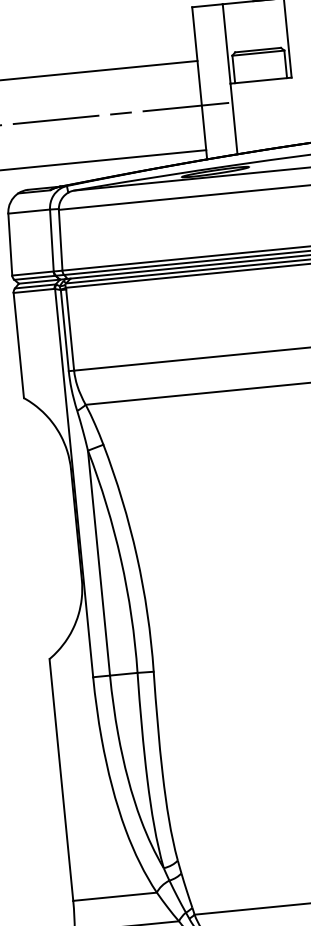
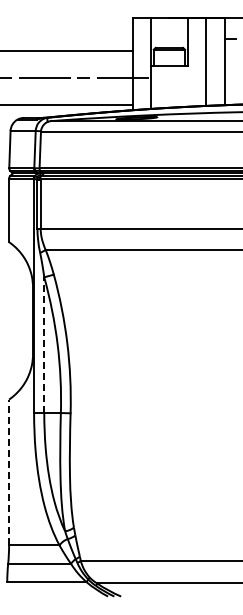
line: (99, 563) -> (44, 345), solid -> dashed
line: (62, 779) -> (9, 472), solid -> dashed

